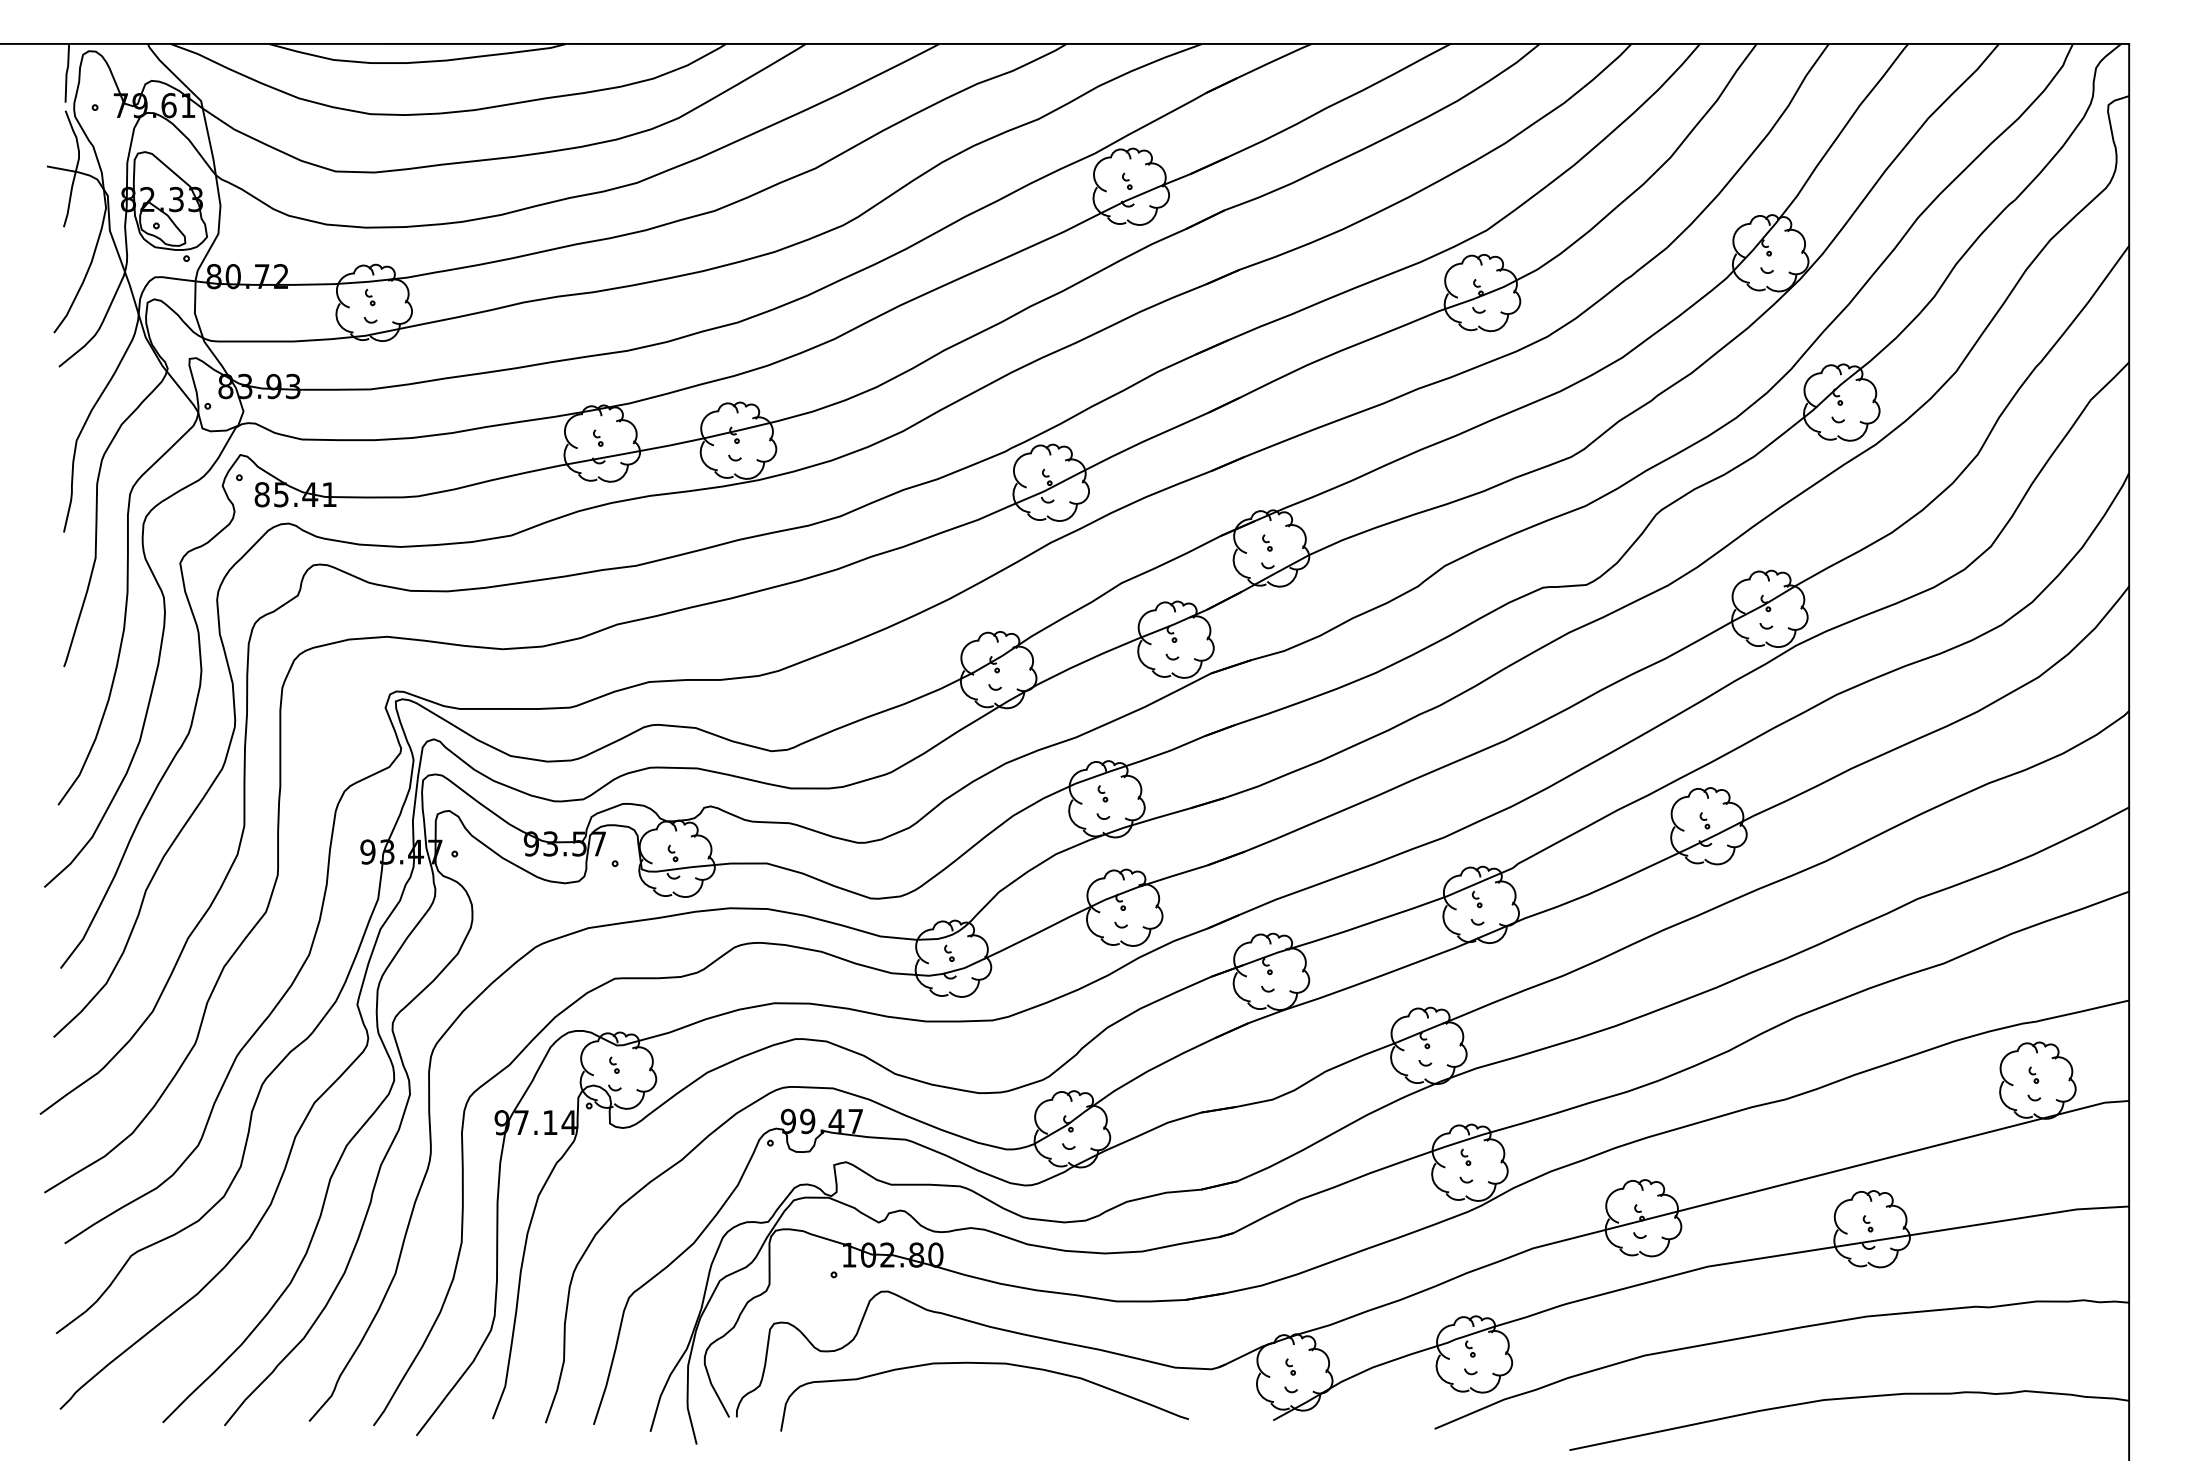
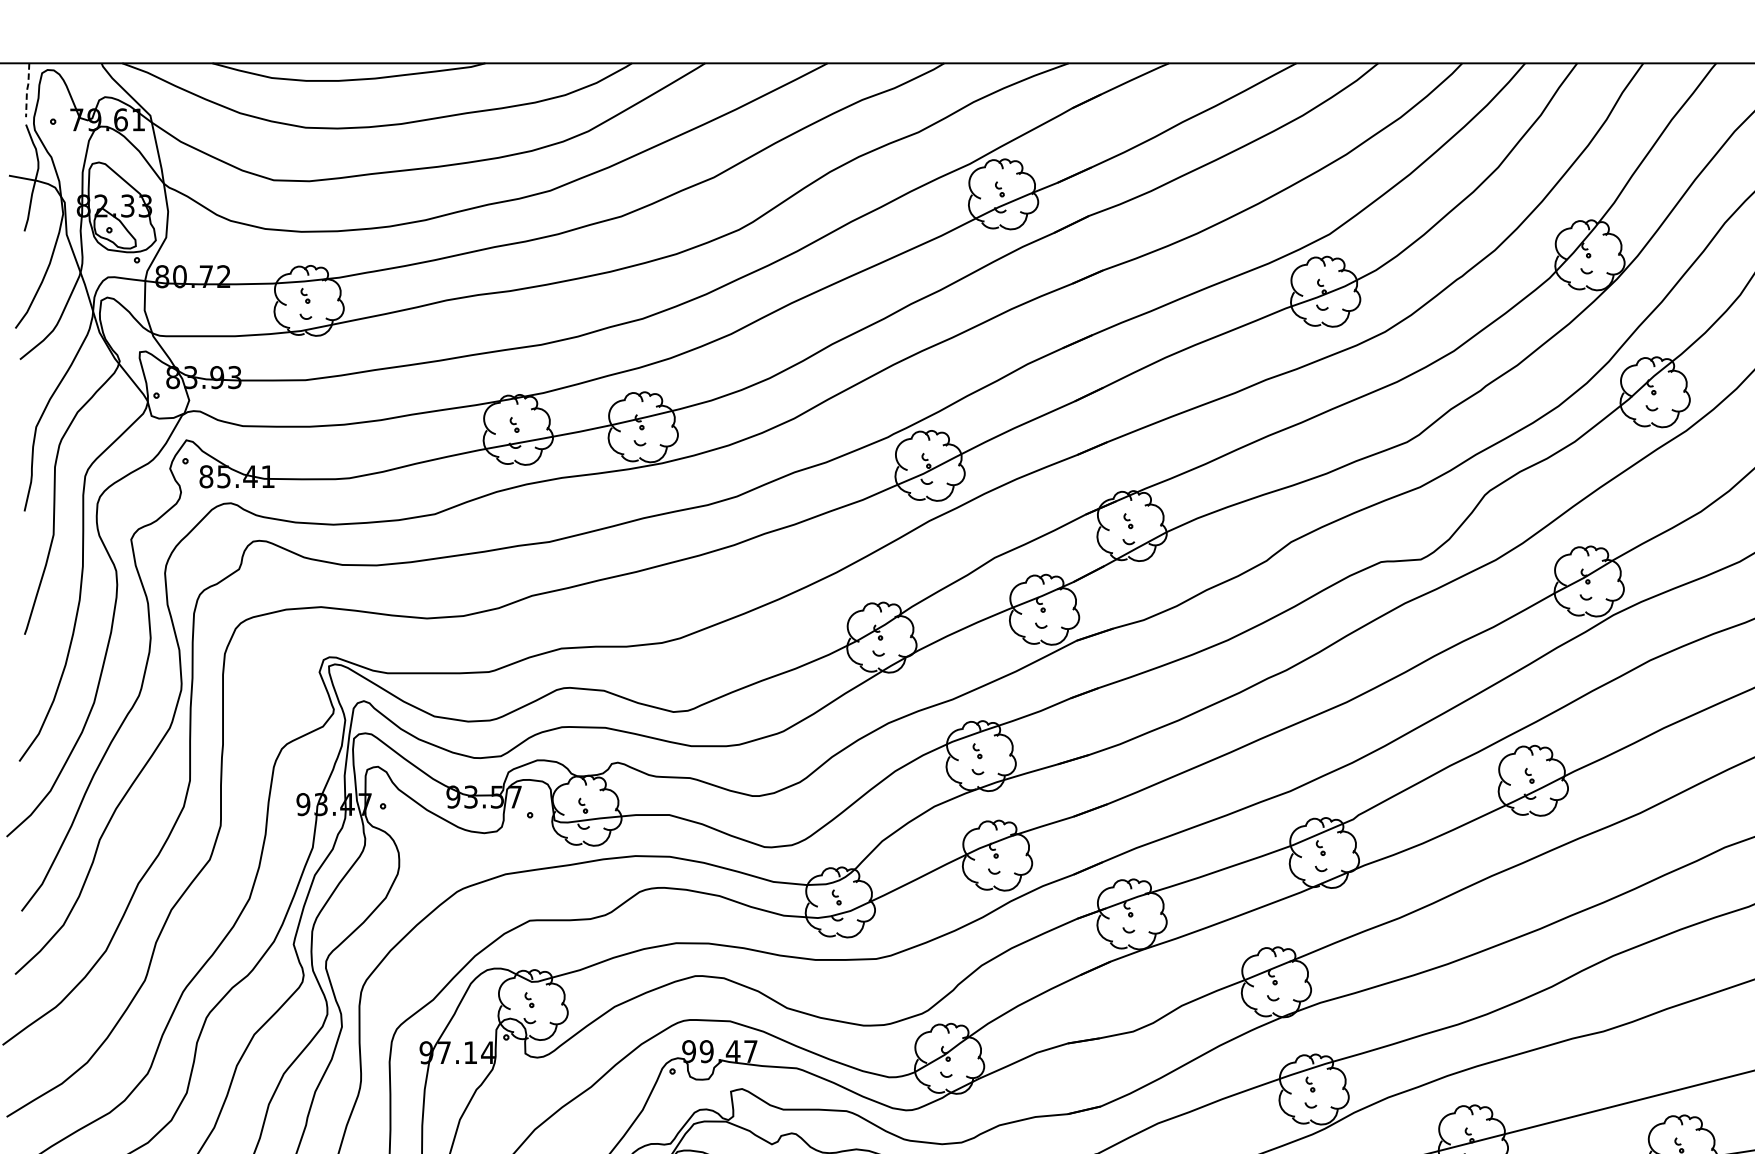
line: (66, 72) -> (26, 89), solid -> dashed

